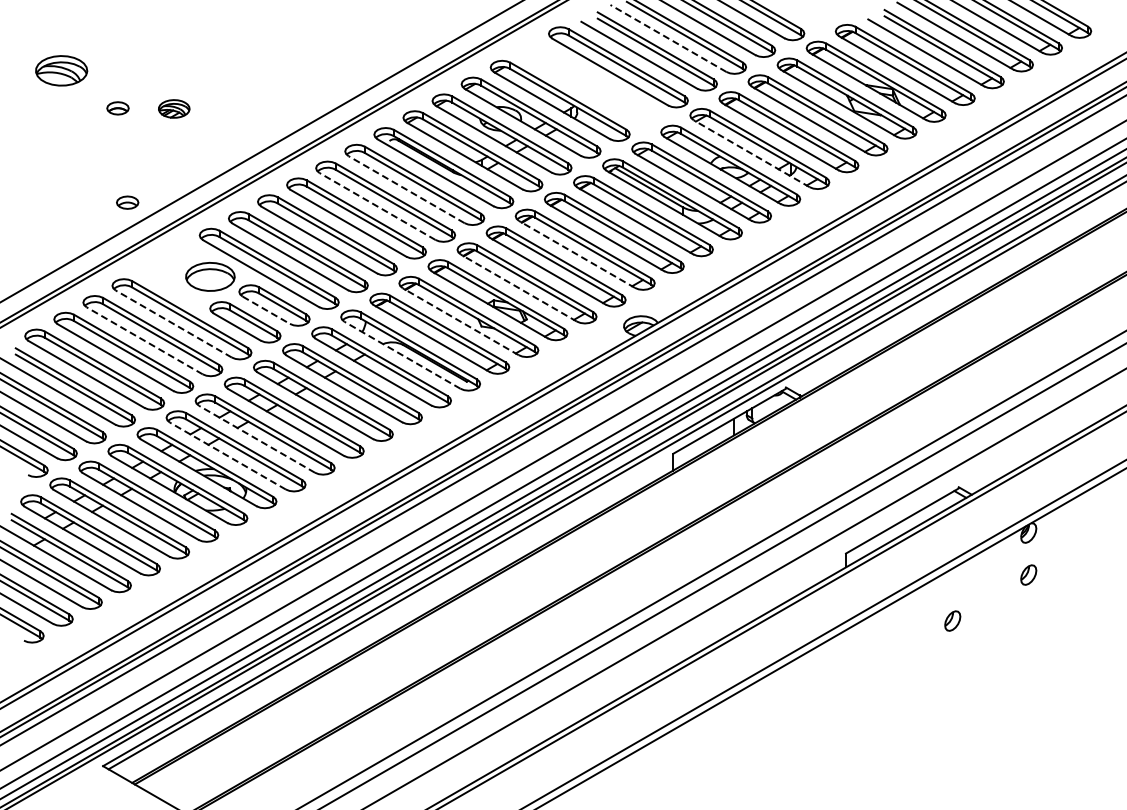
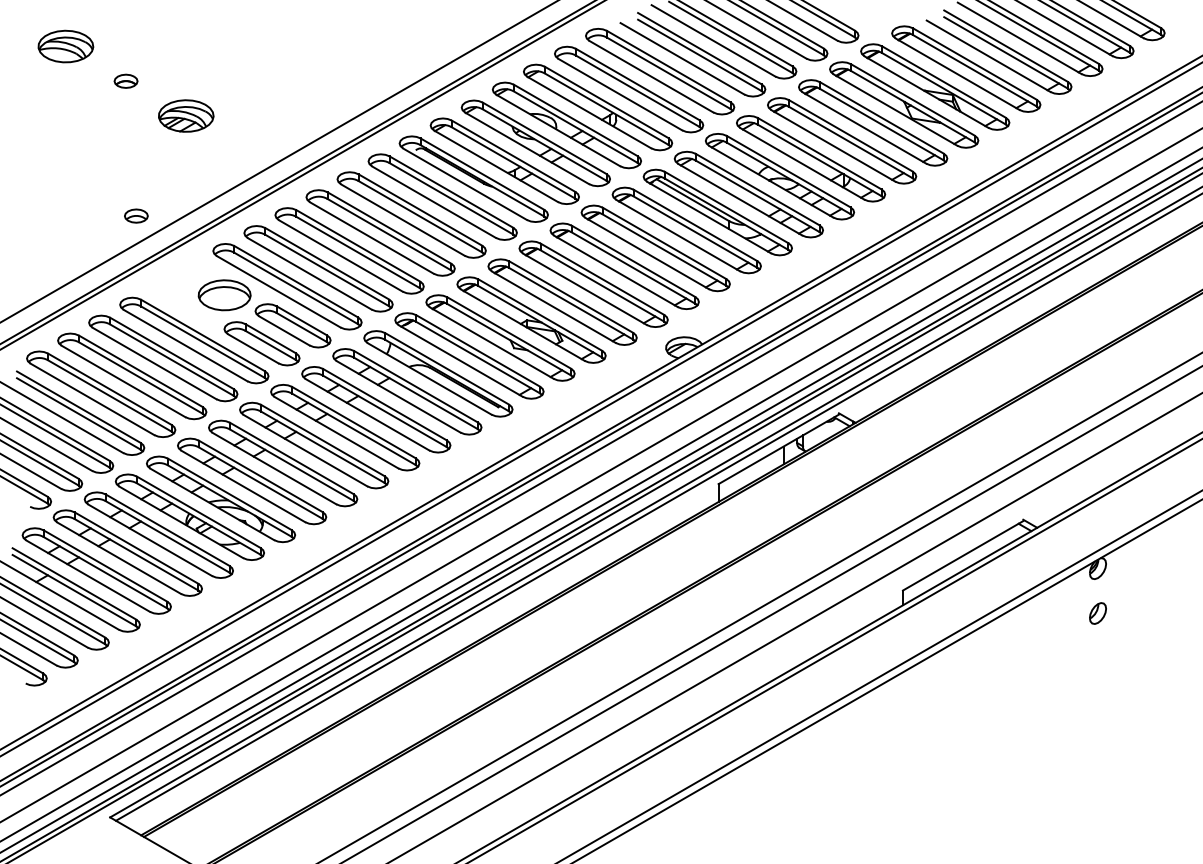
line: (668, 38) -> (713, 40), dashed -> solid
part: (61, 70) -> (65, 46), moved
part: (589, 84) -> (629, 89), added
part: (117, 108) -> (125, 81), moved
part: (173, 108) -> (185, 115), size x1.67
line: (751, 153) -> (802, 163), dashed -> solid
line: (406, 189) -> (433, 202), dashed -> solid
line: (377, 206) -> (403, 220), dashed -> solid
line: (577, 254) -> (616, 271), dashed -> solid
line: (518, 288) -> (553, 307), dashed -> solid
line: (266, 310) -> (284, 331), dashed -> solid
line: (460, 321) -> (491, 342), dashed -> solid
line: (173, 324) -> (185, 346), dashed -> solid
line: (144, 340) -> (154, 363), dashed -> solid
line: (402, 355) -> (429, 379), dashed -> solid
line: (257, 439) -> (274, 468), dashed -> solid
line: (227, 456) -> (242, 486), dashed -> solid
part: (952, 620) -> (1016, 661), removed

